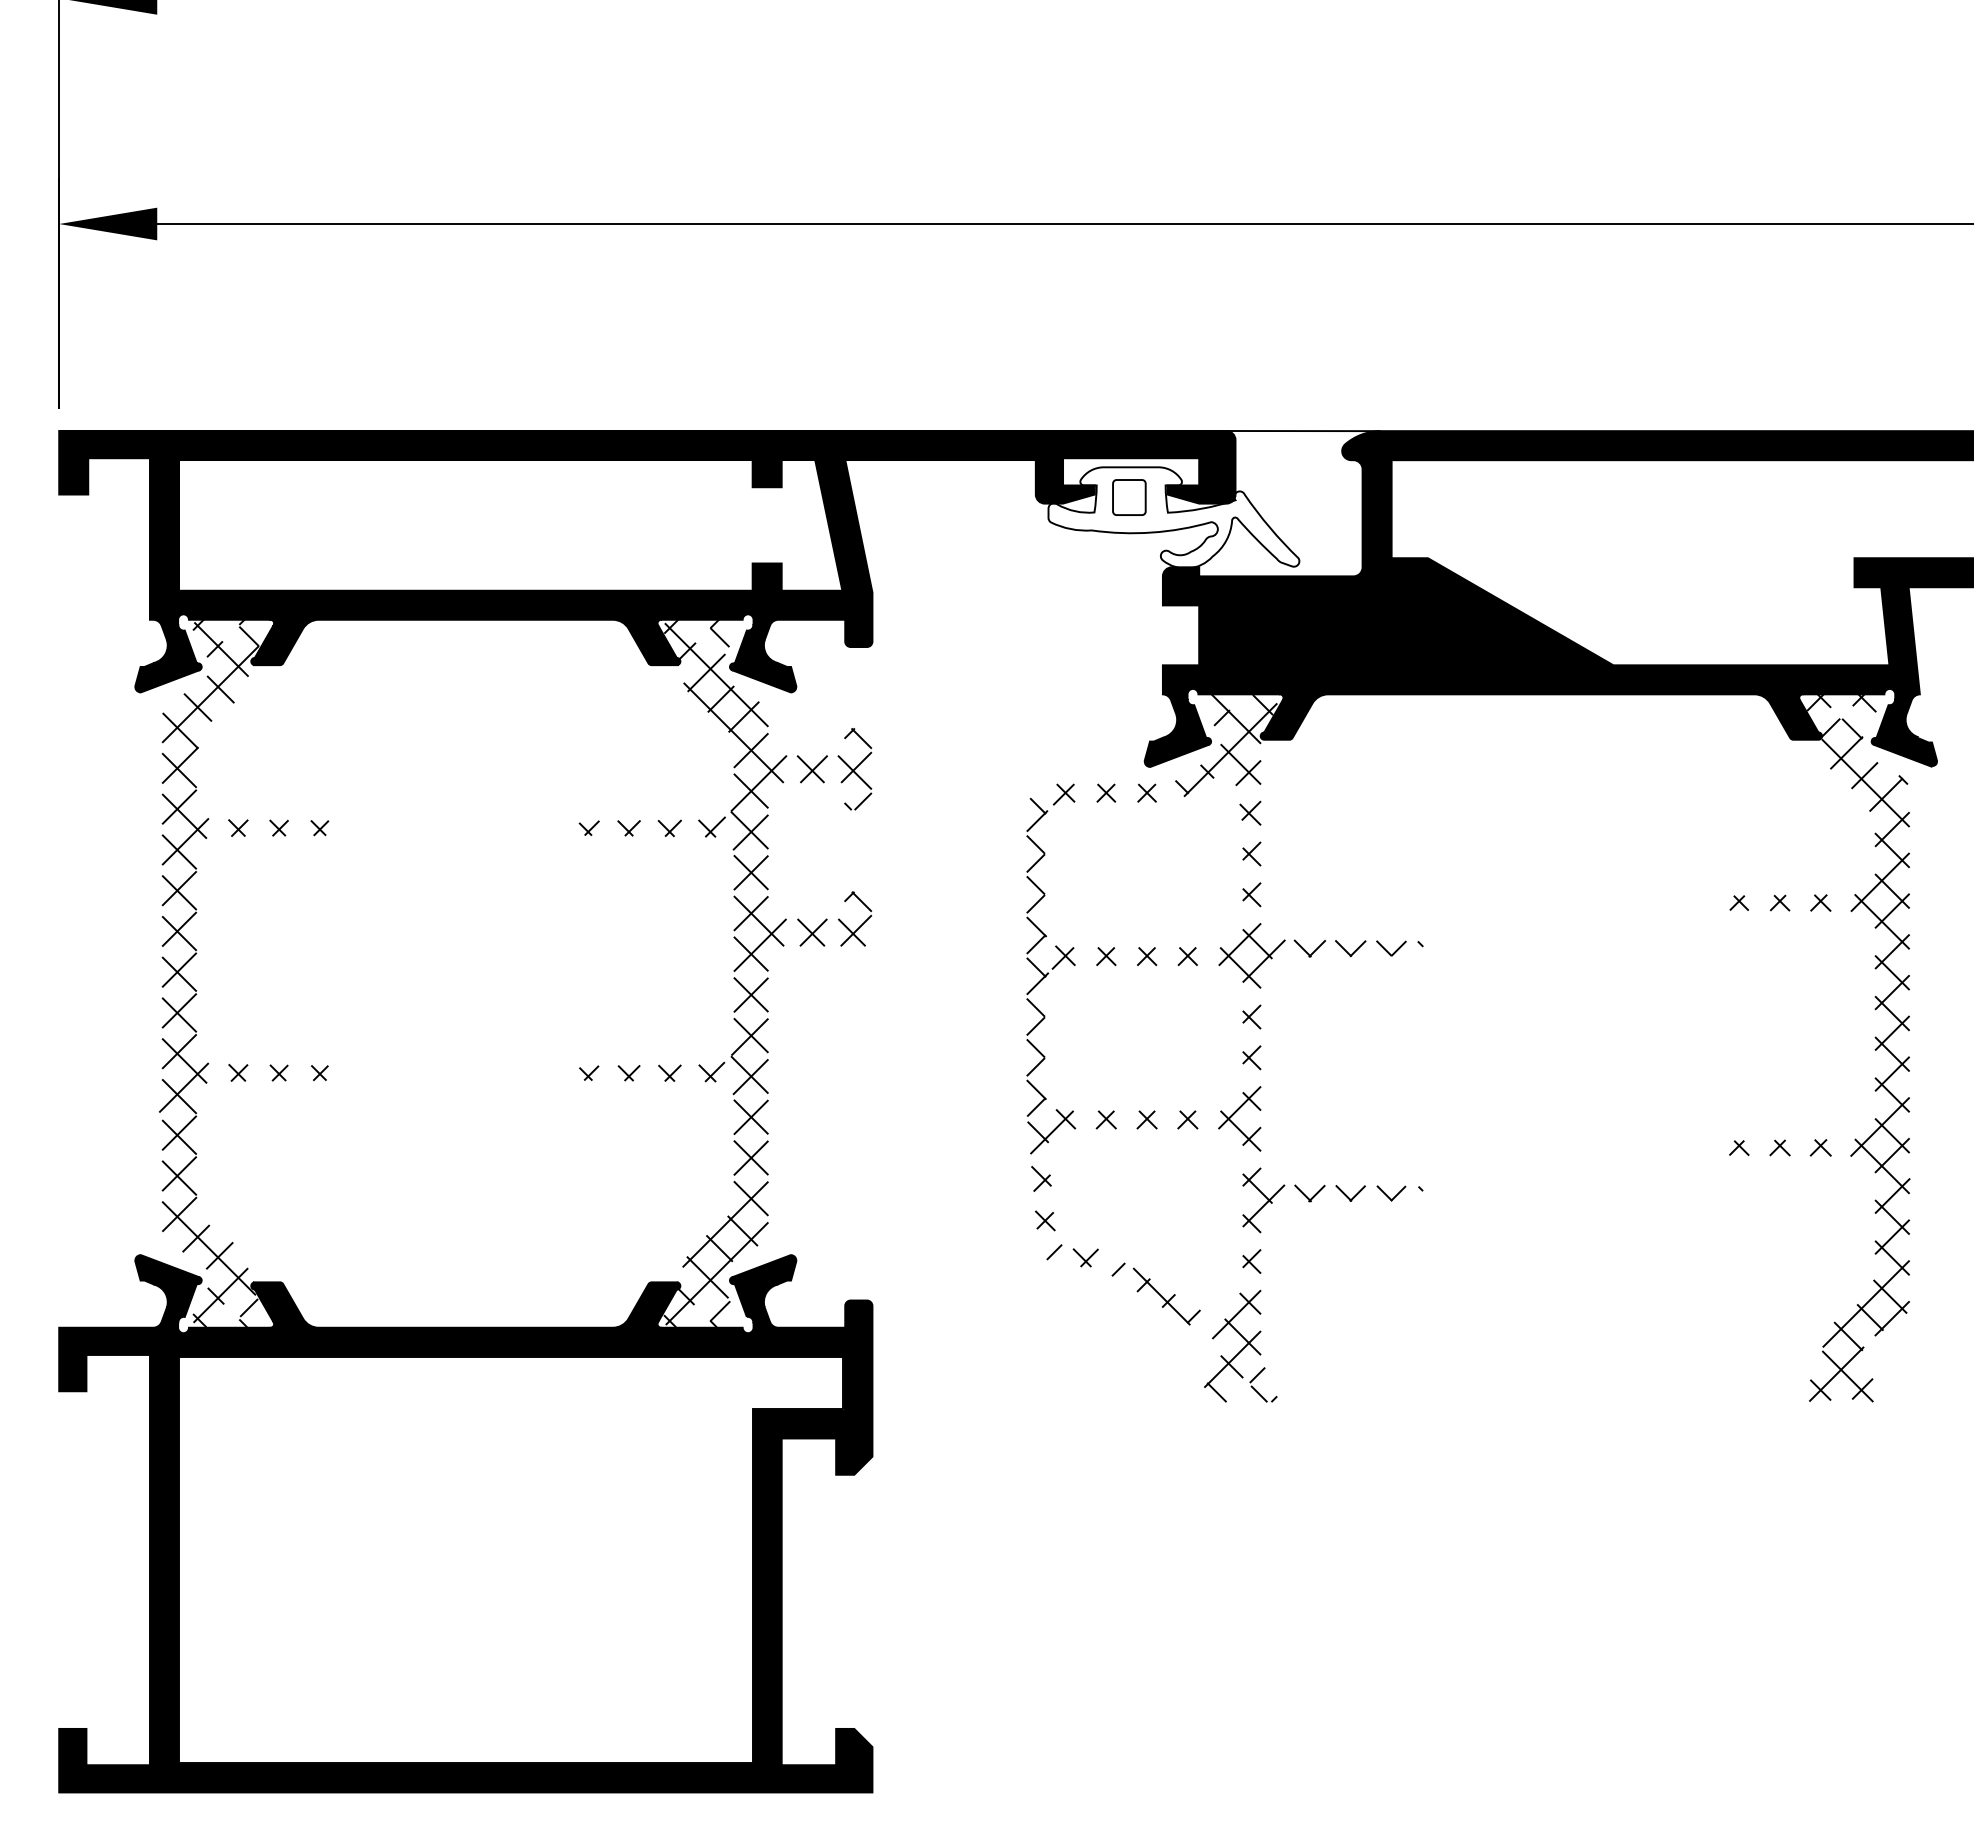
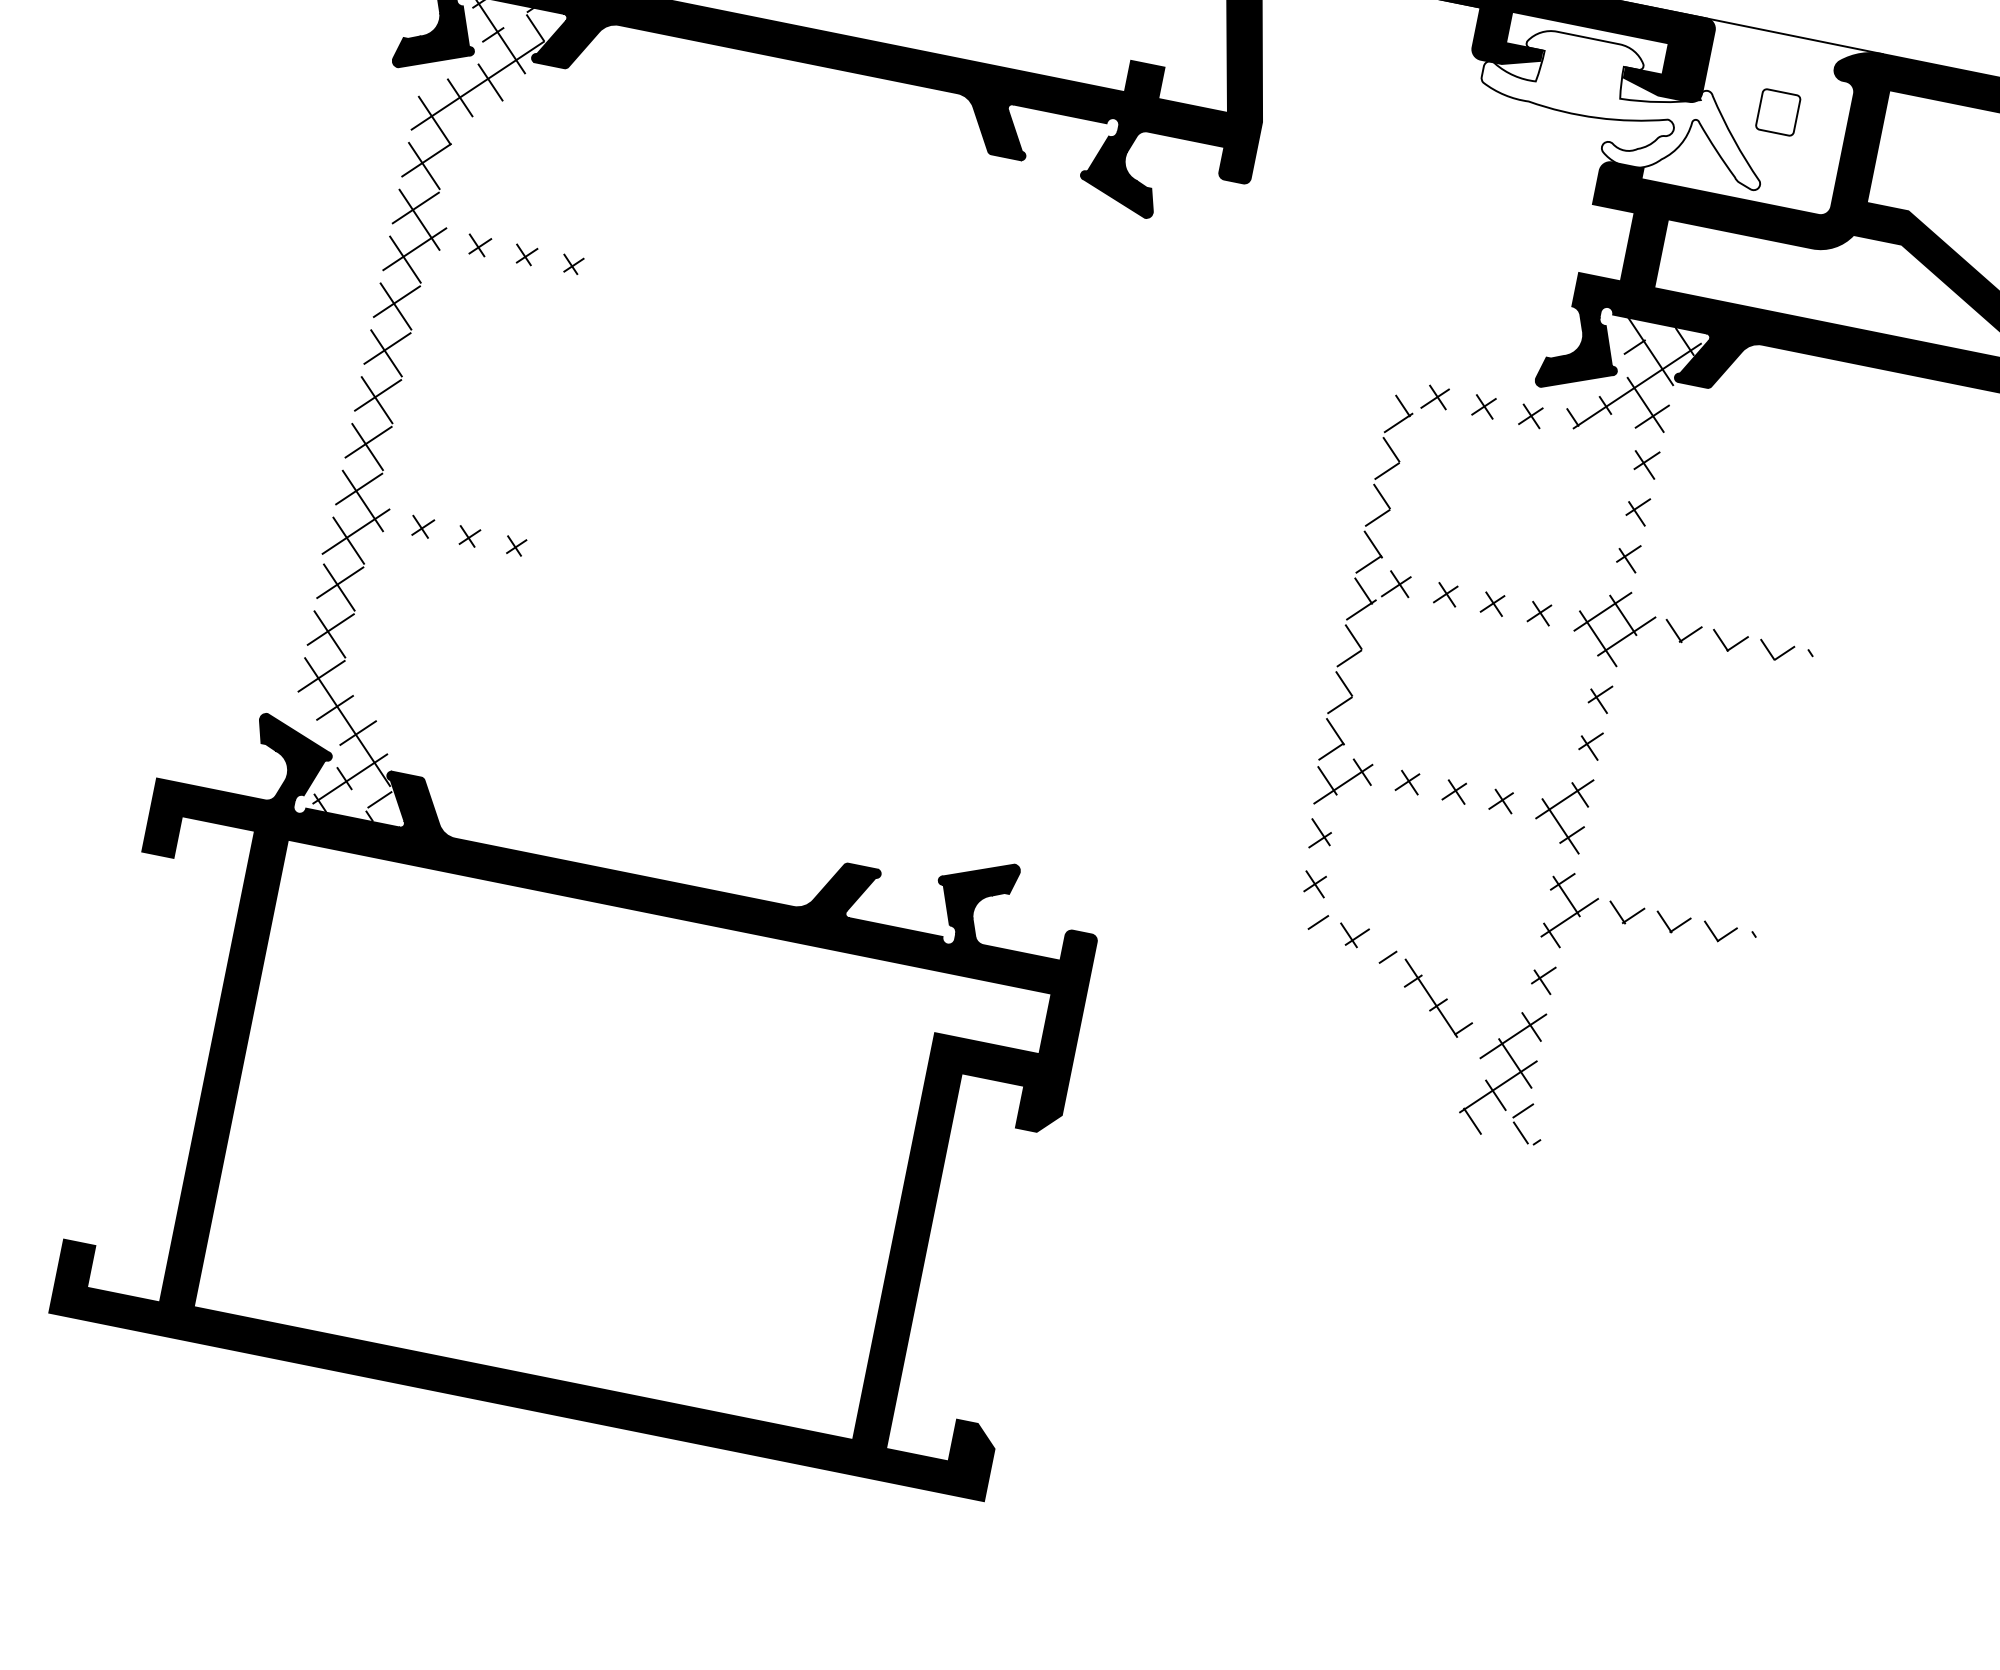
part: (1129, 497) -> (1778, 112), moved
hatch: (725, 973) -> (1004, 525), removed

